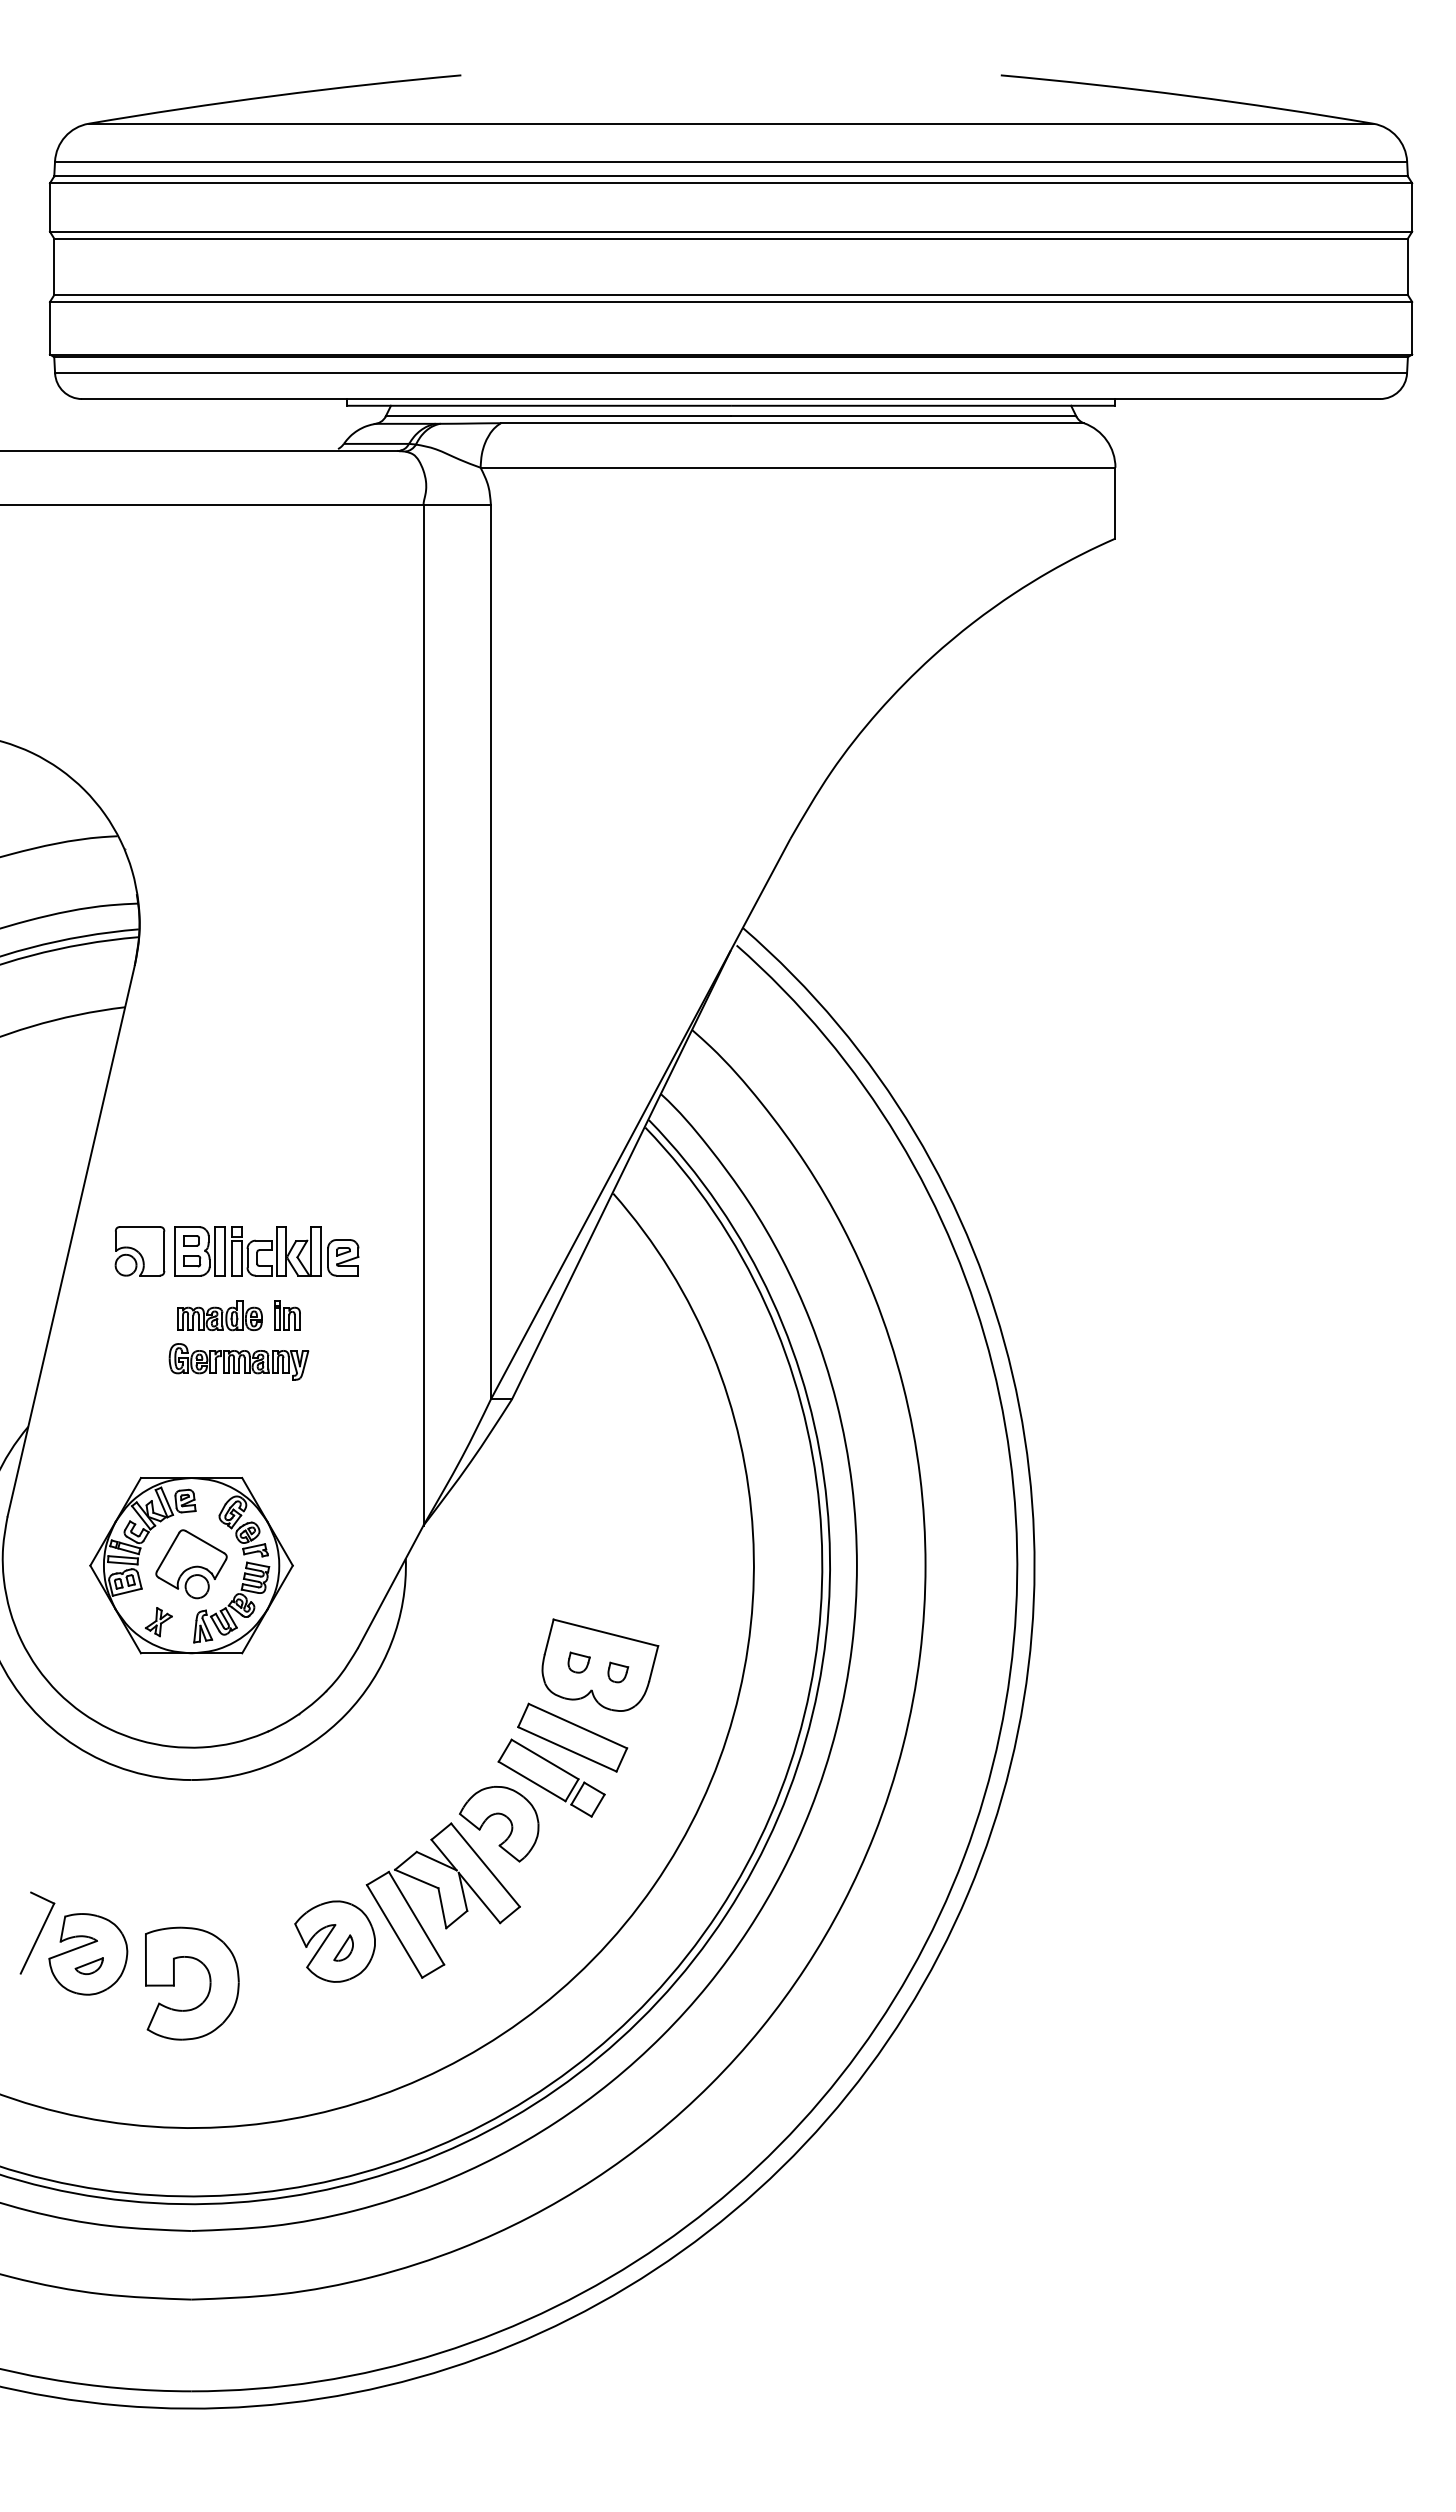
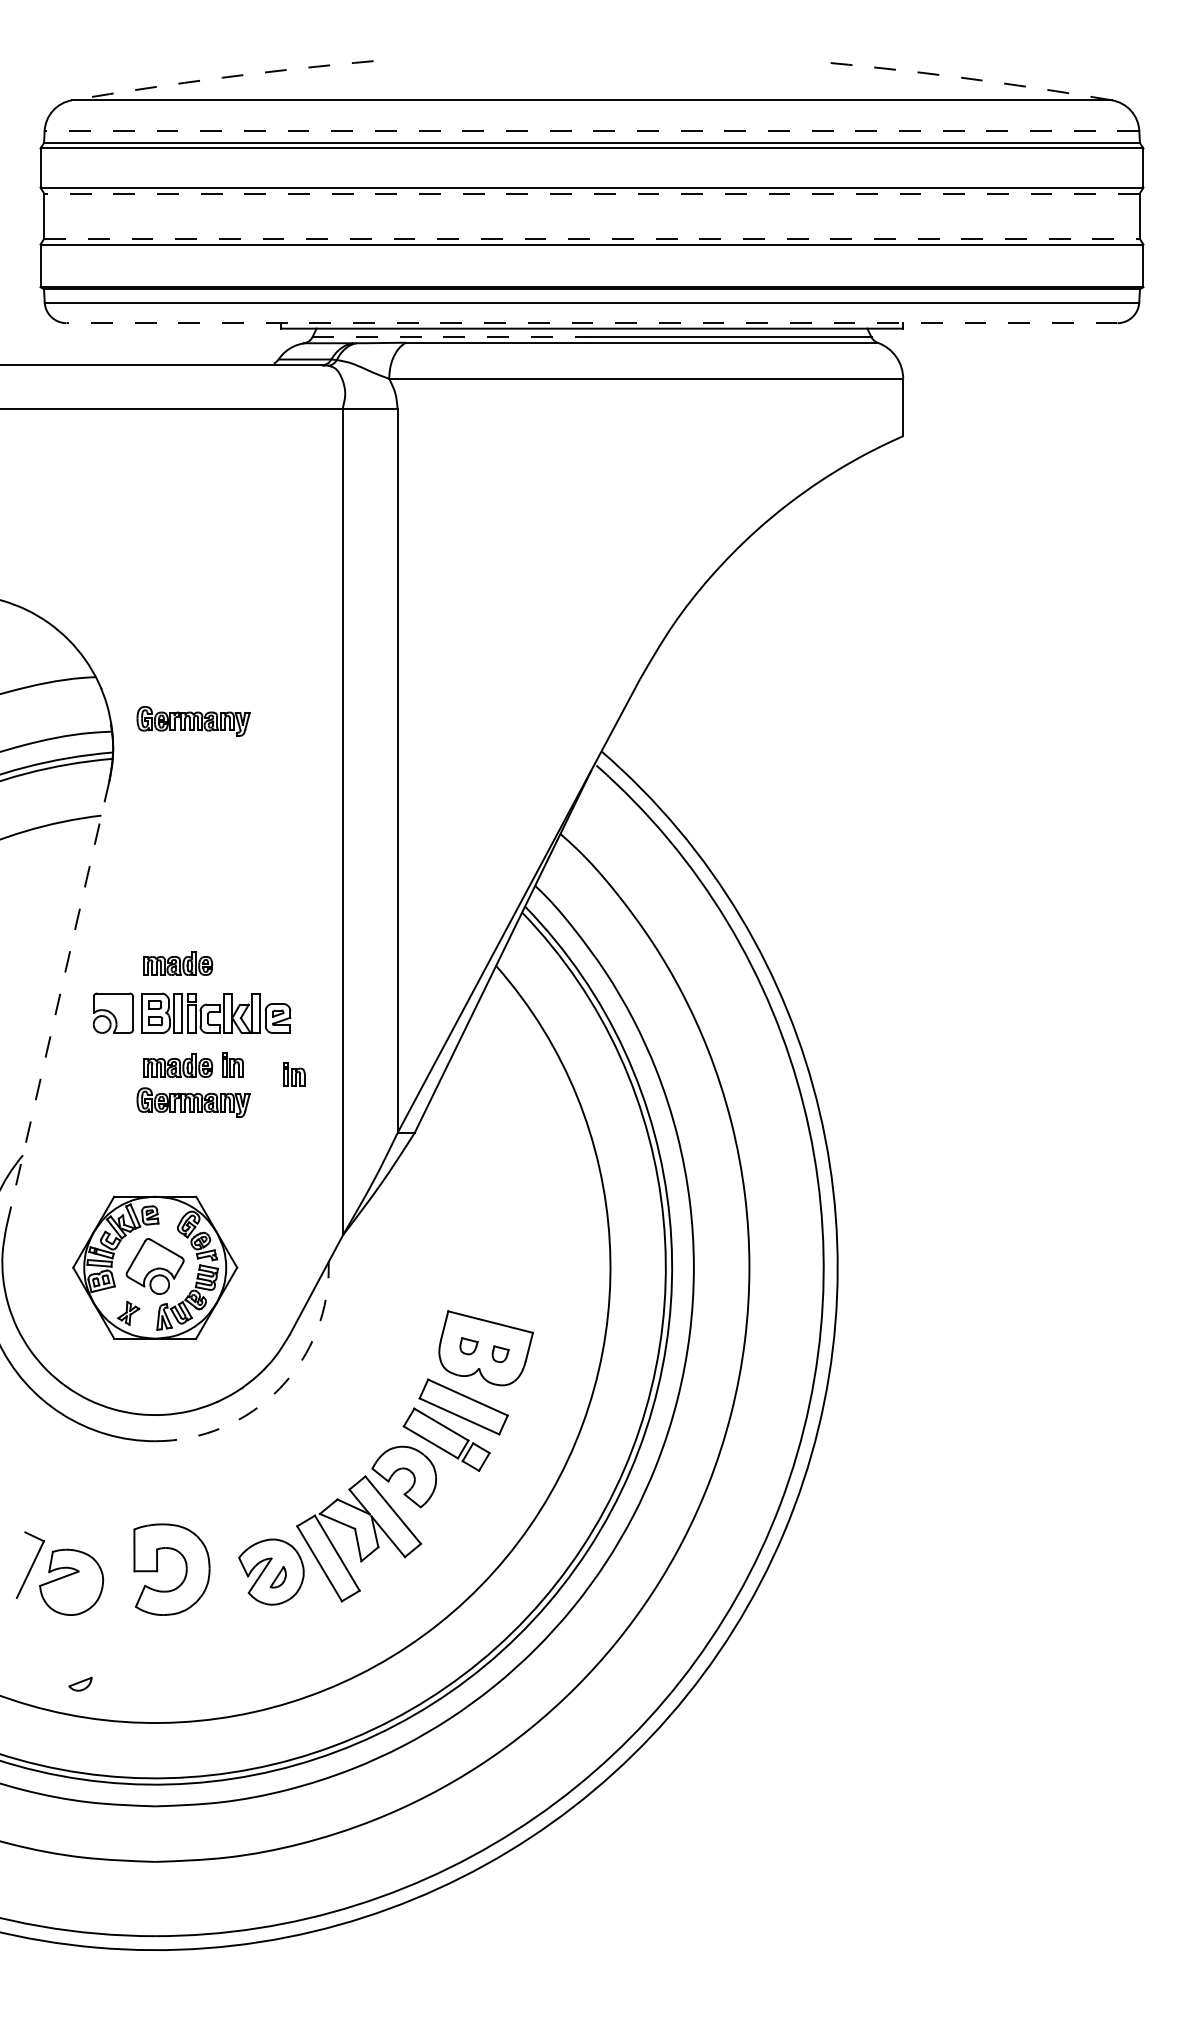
arc: (274, 95) -> (222, 77), solid -> dashed
arc: (1187, 95) -> (961, 77), solid -> dashed
line: (730, 161) -> (591, 130), solid -> dashed
line: (731, 238) -> (592, 193), solid -> dashed
line: (731, 294) -> (592, 238), solid -> dashed
line: (730, 399) -> (591, 323), solid -> dashed
line: (558, 416) -> (452, 337), solid -> dashed
part: (238, 890) -> (193, 721), added
part: (219, 1189) -> (177, 963), added
line: (71, 1241) -> (57, 1005), solid -> dashed
part: (363, 1327) -> (294, 1074), added
arc: (345, 1714) -> (279, 1388), solid -> dashed
part: (88, 1965) -> (79, 1683), moved
part: (209, 1983) -> (185, 1569), moved

